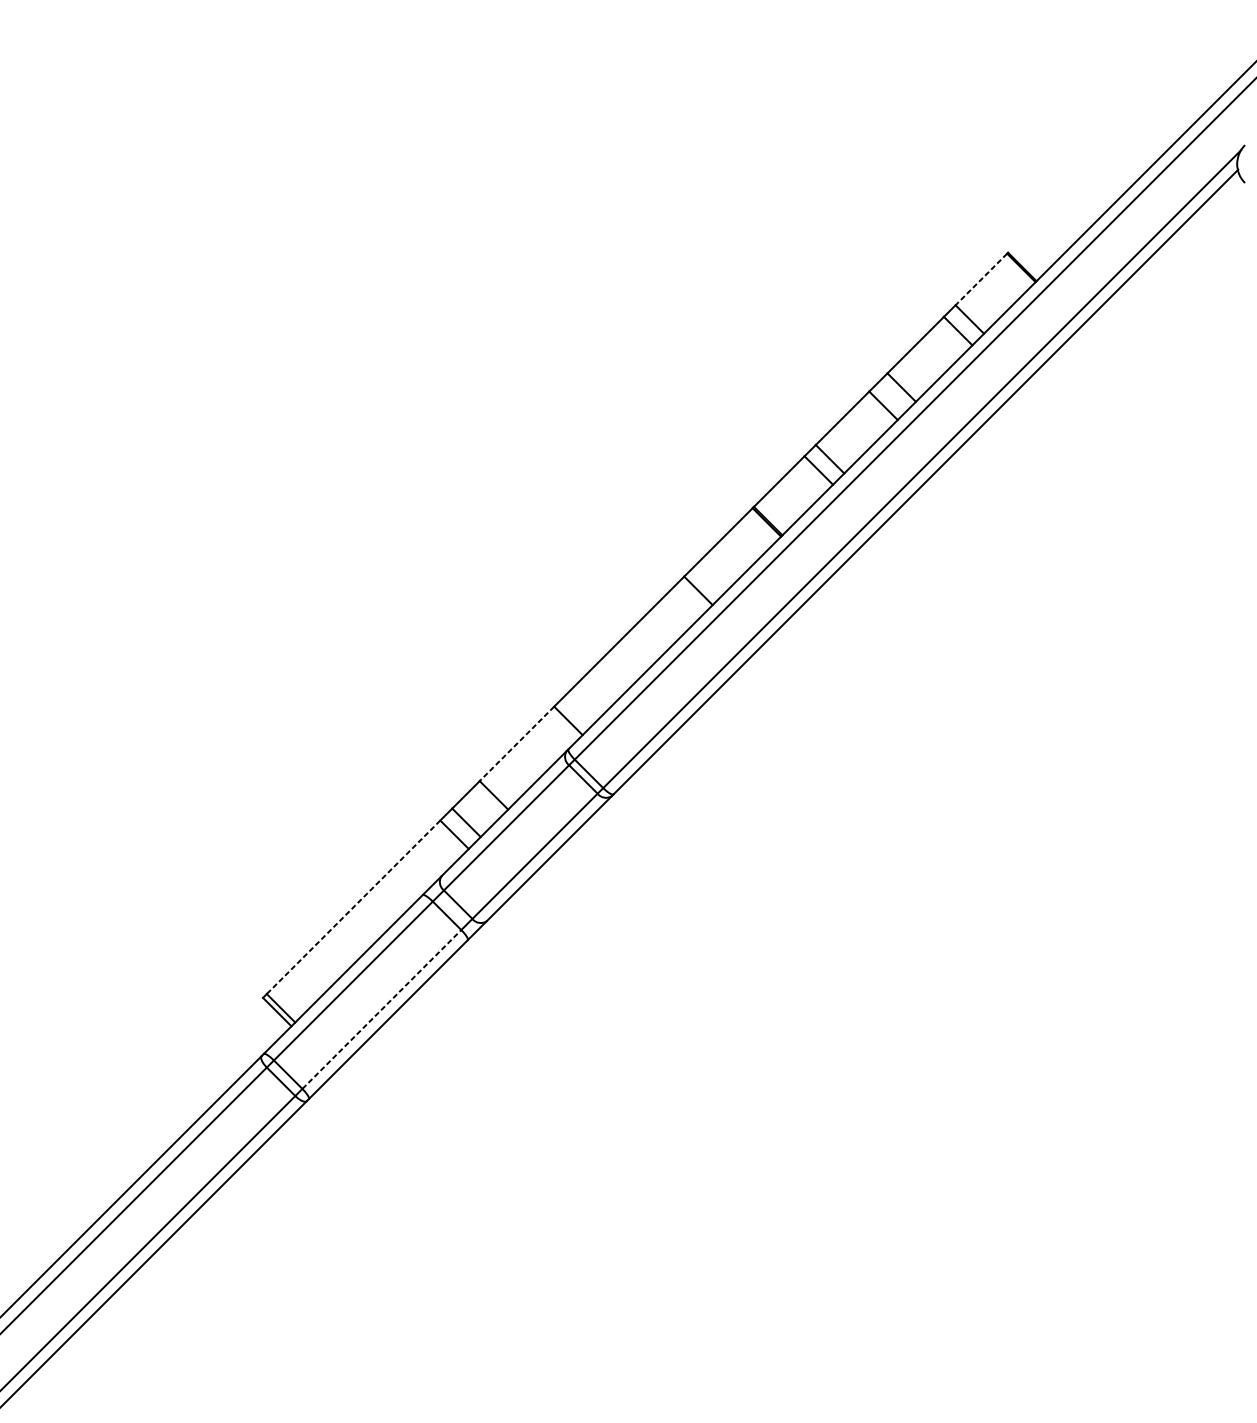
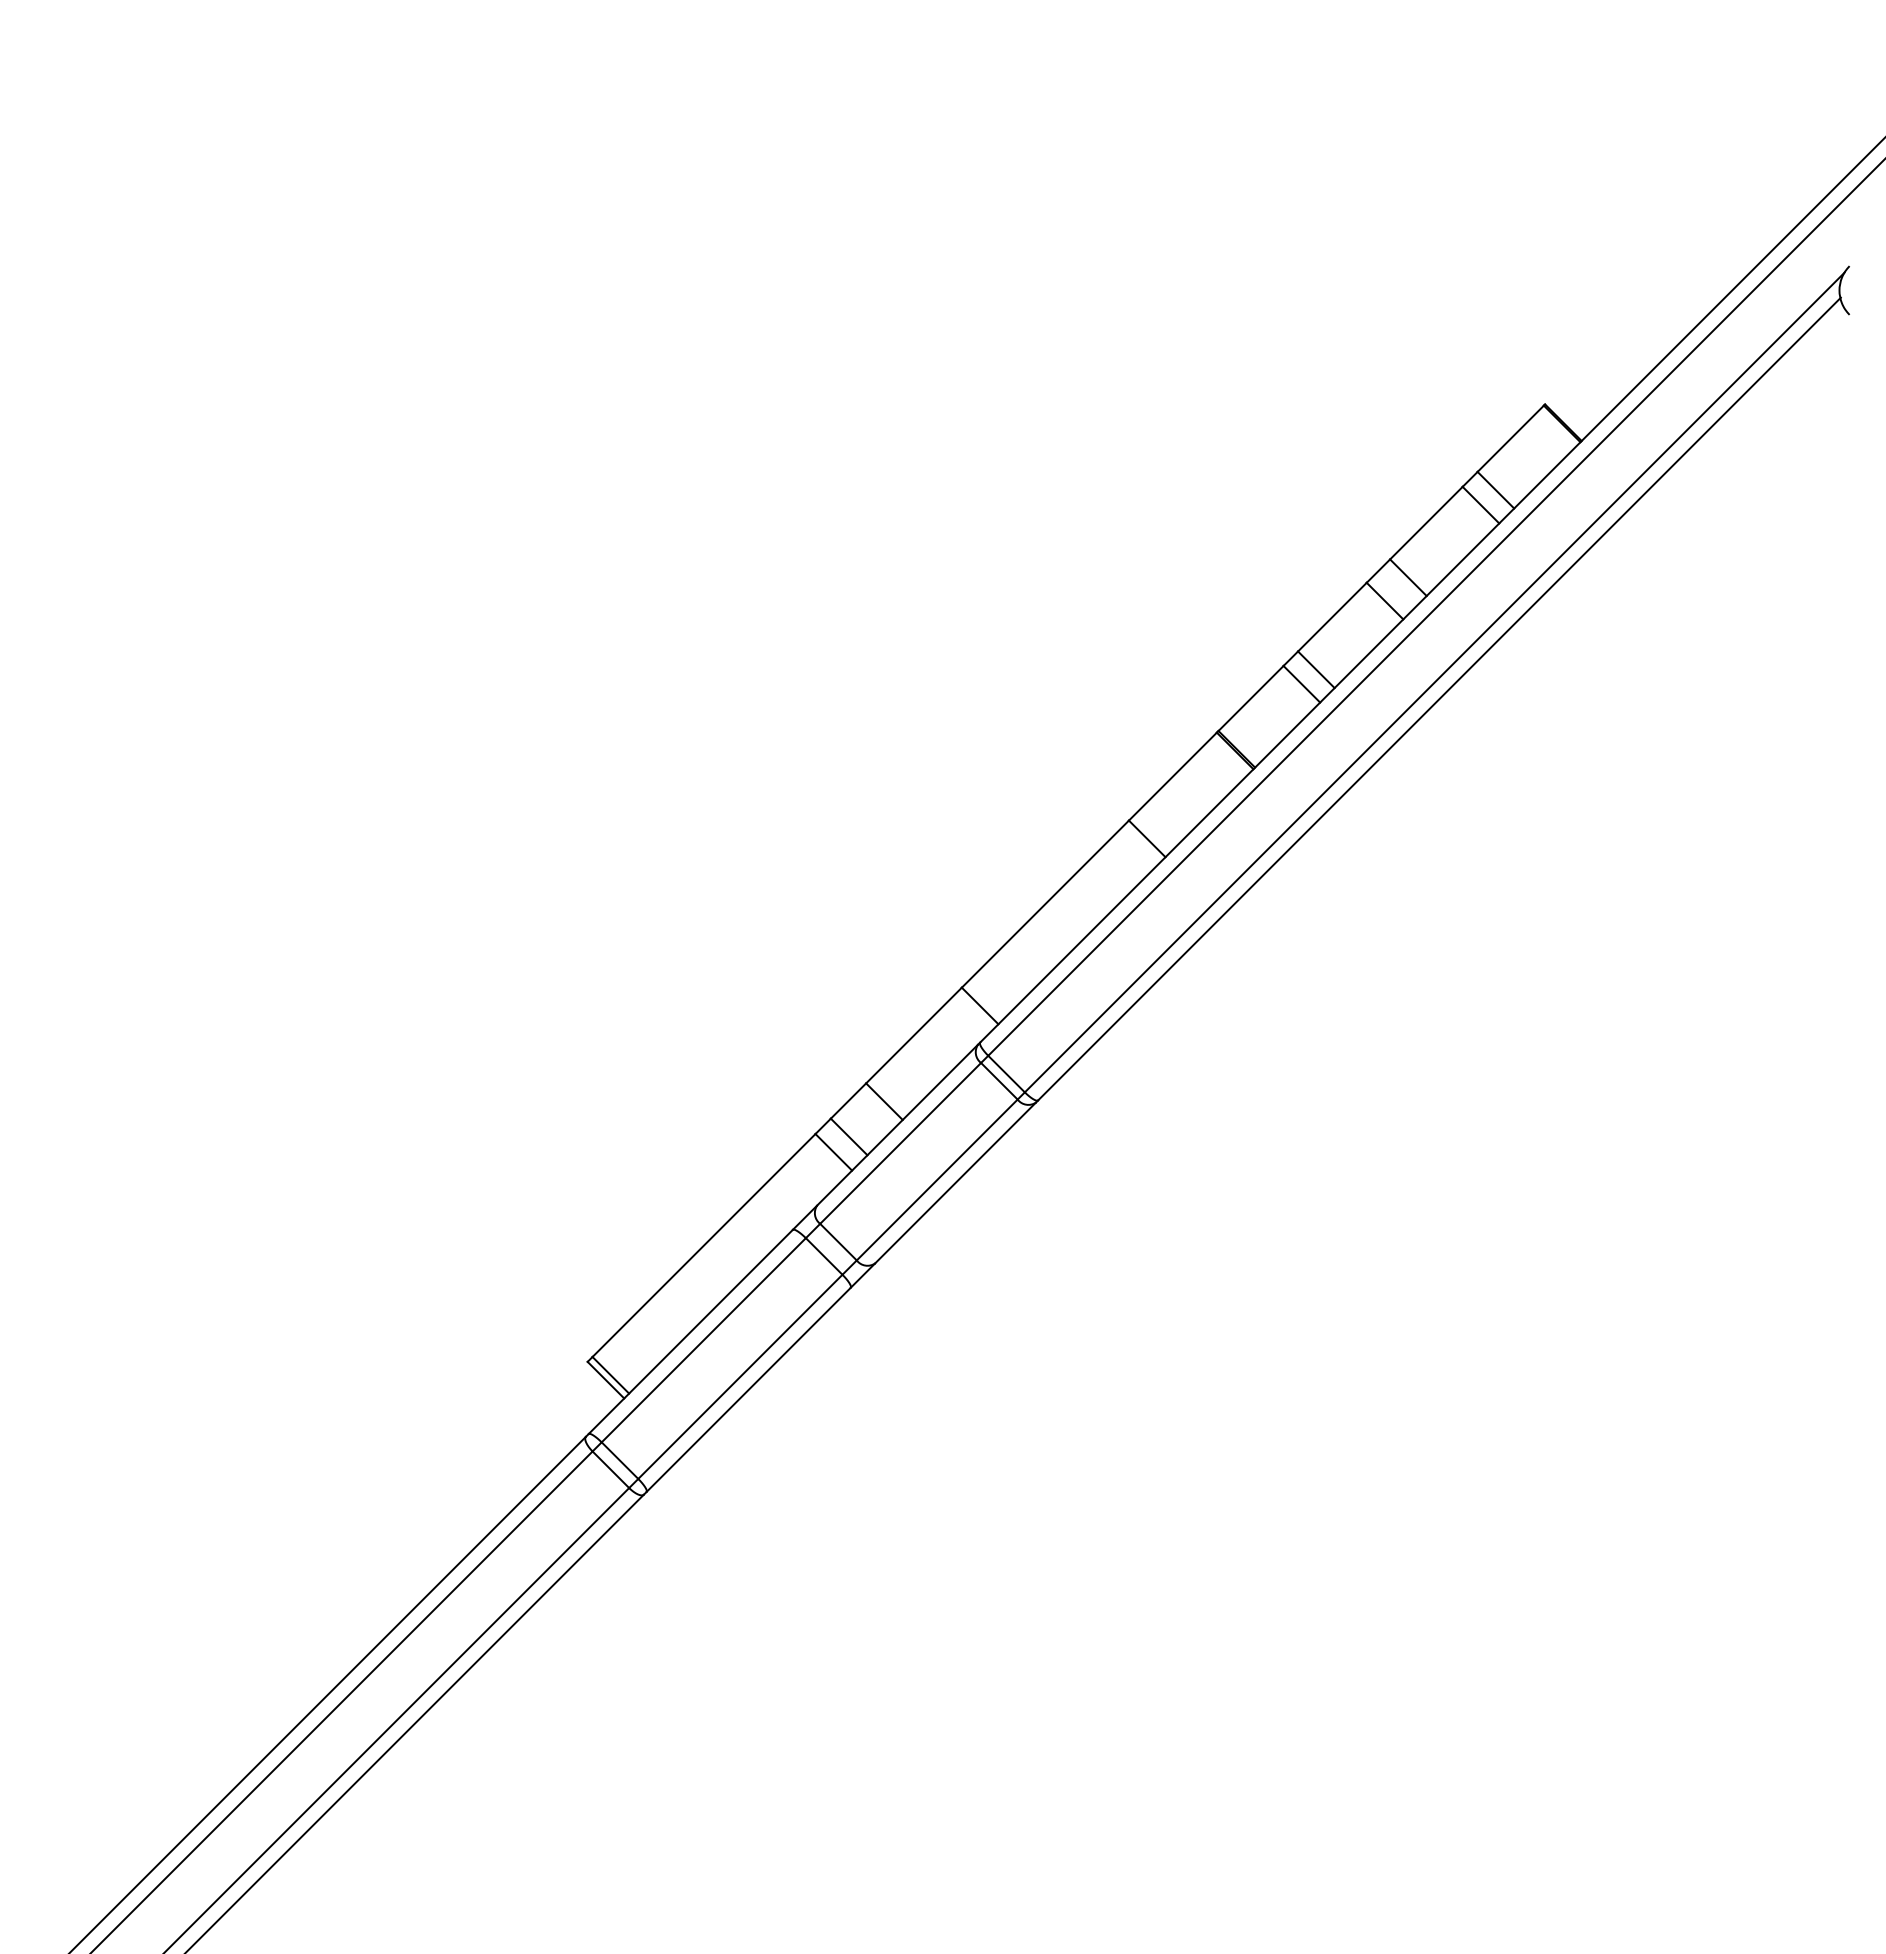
line: (981, 279) -> (1510, 438), dashed -> solid
line: (517, 743) -> (914, 1035), dashed -> solid
line: (353, 907) -> (704, 1245), dashed -> solid
line: (381, 1009) -> (740, 1376), dashed -> solid

